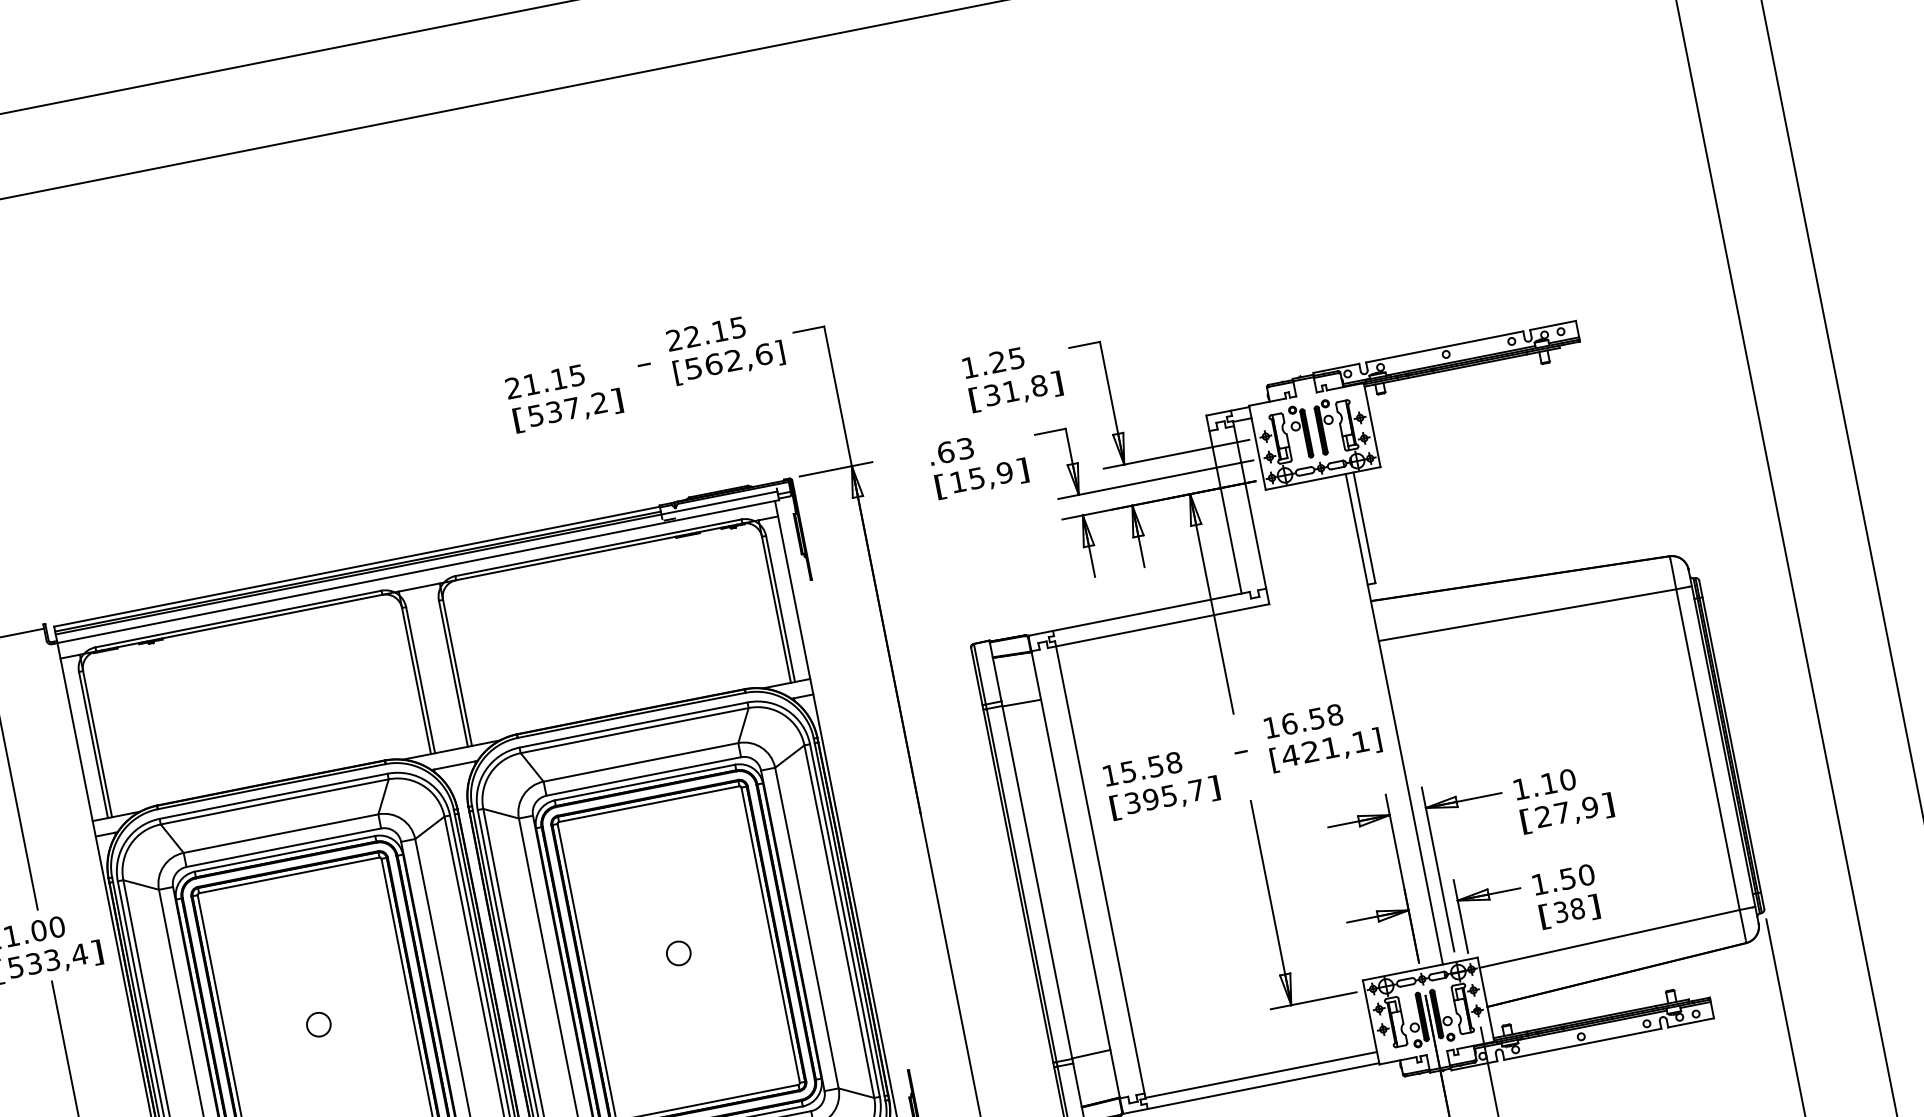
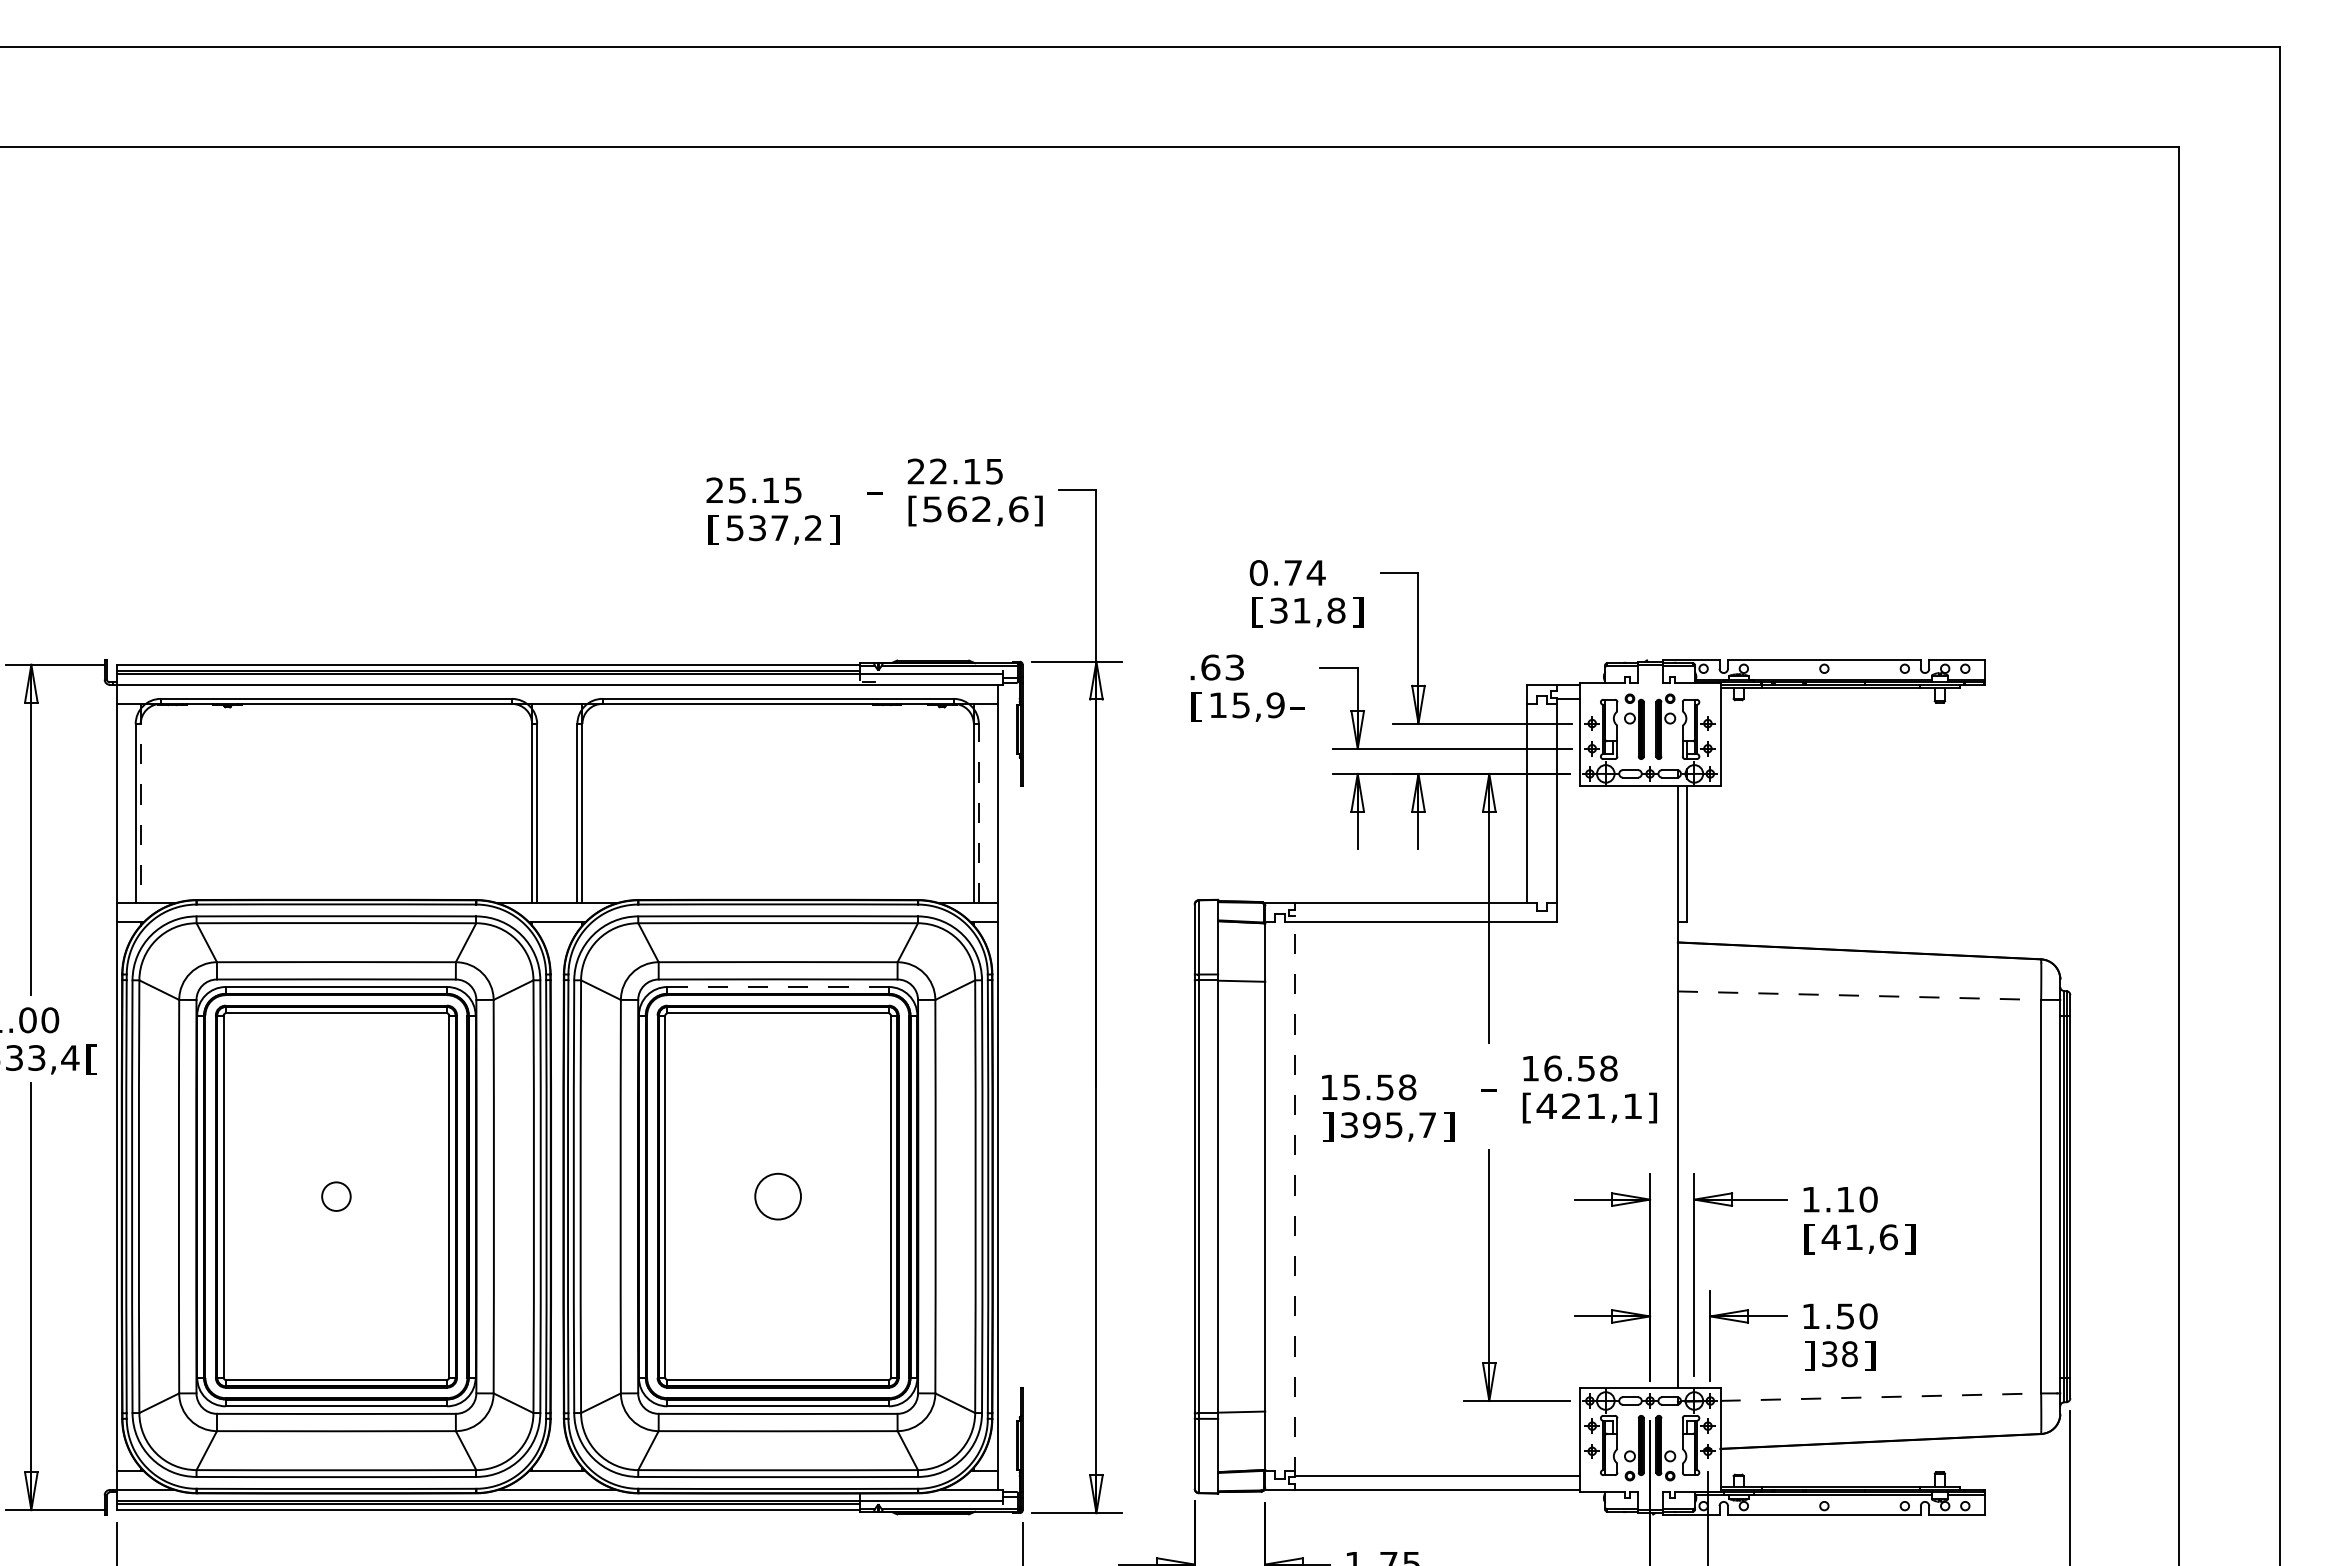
text: (993, 362) -> (1287, 572), 1.25 -> 0.74
text: (531, 384) -> (737, 490), 21.15 -> 25.15
text: (1022, 470) -> (1297, 706), ] -> -
line: (780, 608) -> (978, 813), solid -> dashed
line: (1527, 615) -> (1859, 995), solid -> dashed
line: (95, 735) -> (140, 803), solid -> dashed
line: (645, 782) -> (778, 987), solid -> dashed
text: (1115, 807) -> (1328, 1126), [ -> ]
text: (1566, 812) -> (1859, 1237), 27,9 -> 41,6
line: (1100, 869) -> (1295, 1196), solid -> dashed
text: (1544, 916) -> (1809, 1355), [ -> ]
line: (1610, 939) -> (1881, 1397), solid -> dashed
text: (97, 952) -> (91, 1059), ] -> [
circle: (678, 953) -> (777, 1196), size x1.6

